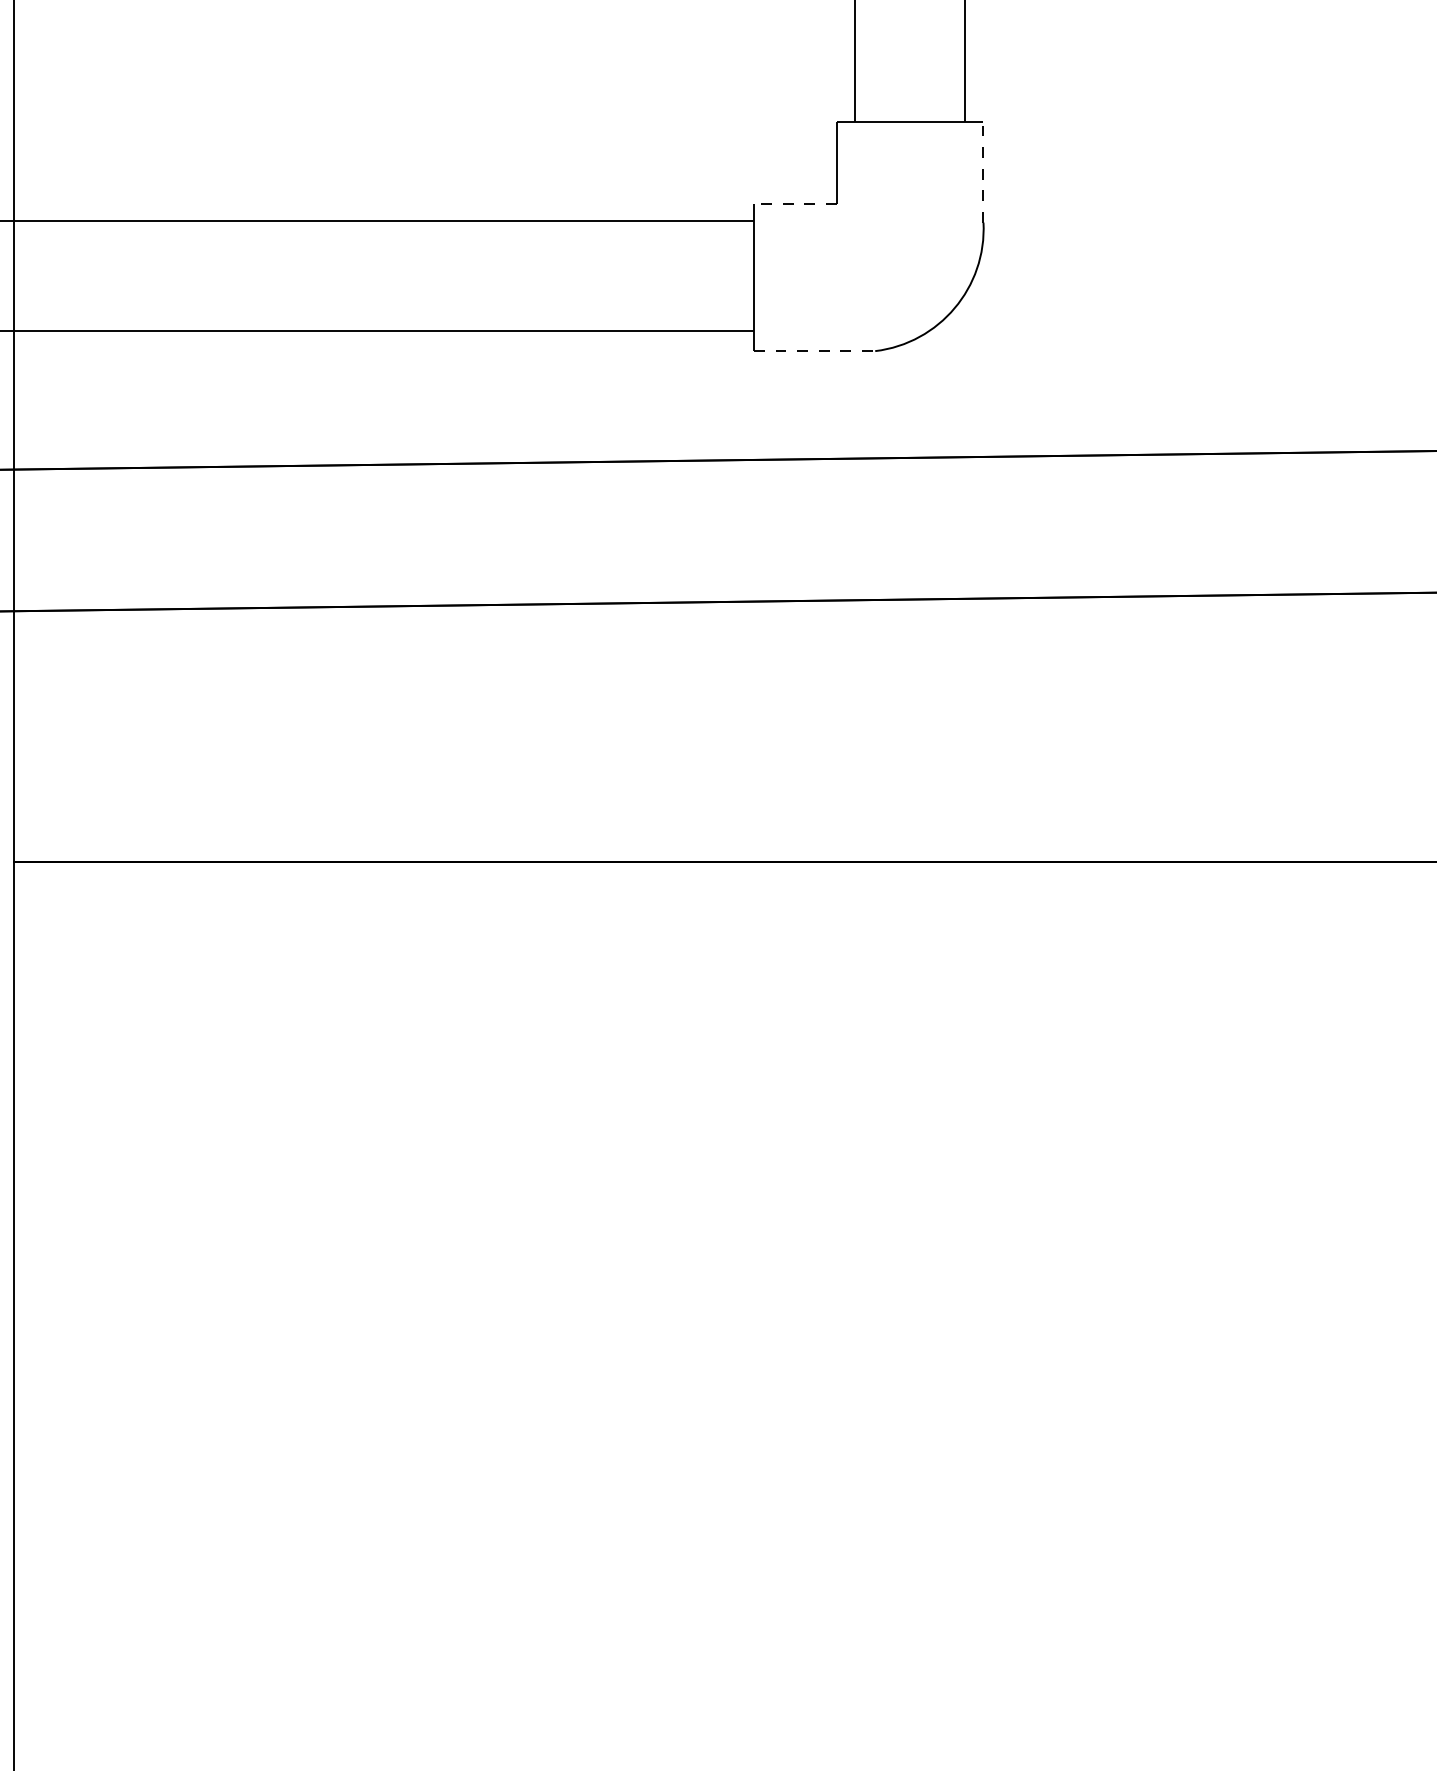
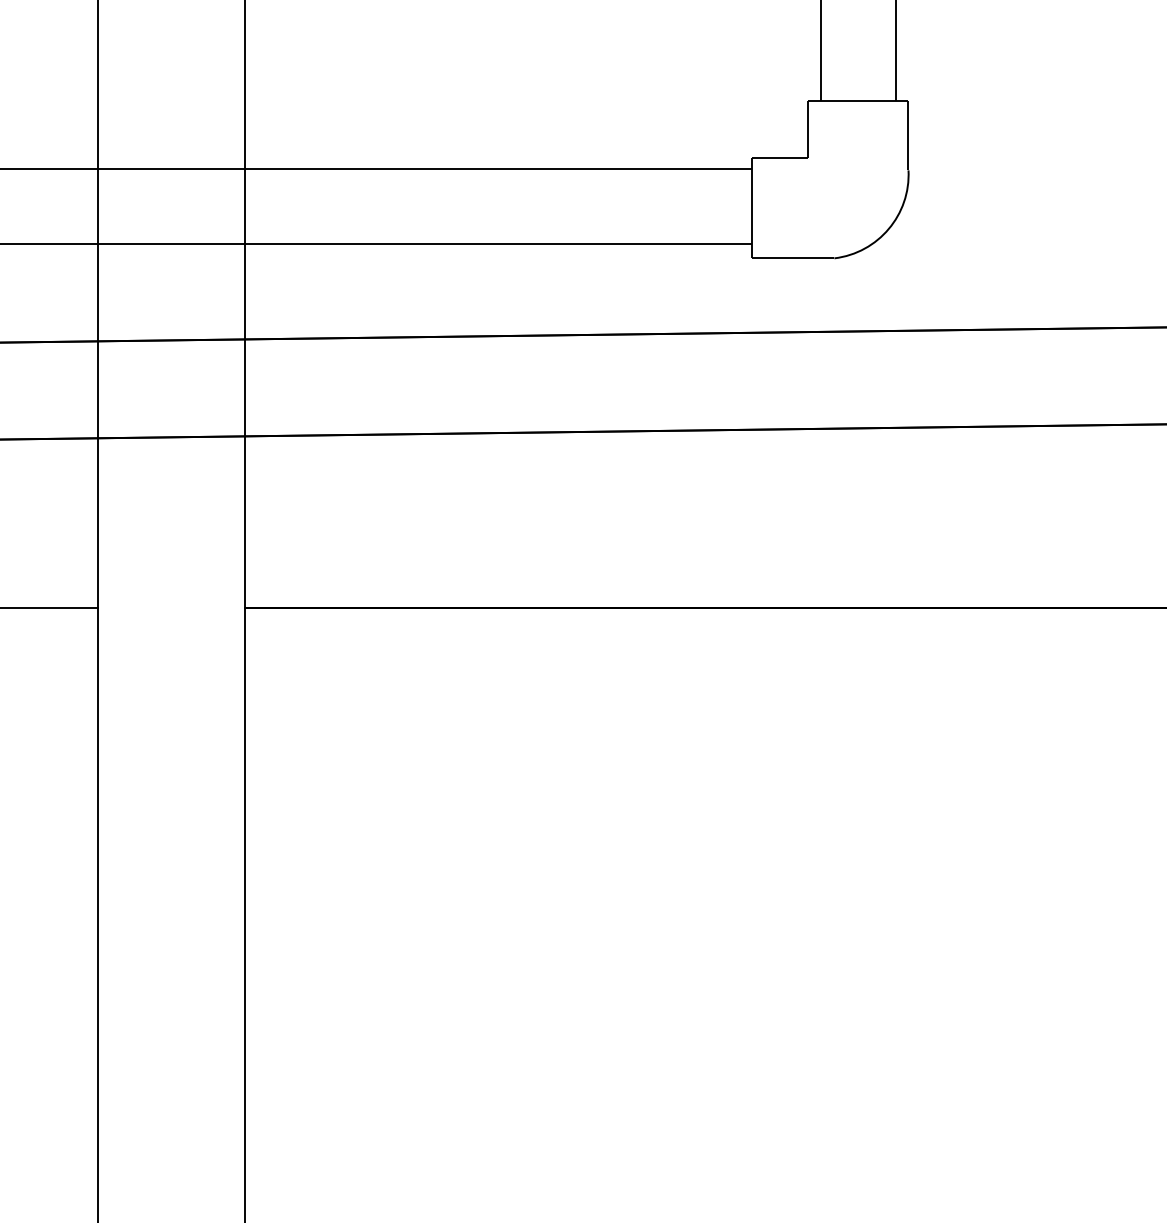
line: (983, 171) -> (908, 135), dashed -> solid
line: (794, 203) -> (779, 157), dashed -> solid
line: (815, 351) -> (793, 258), dashed -> solid

